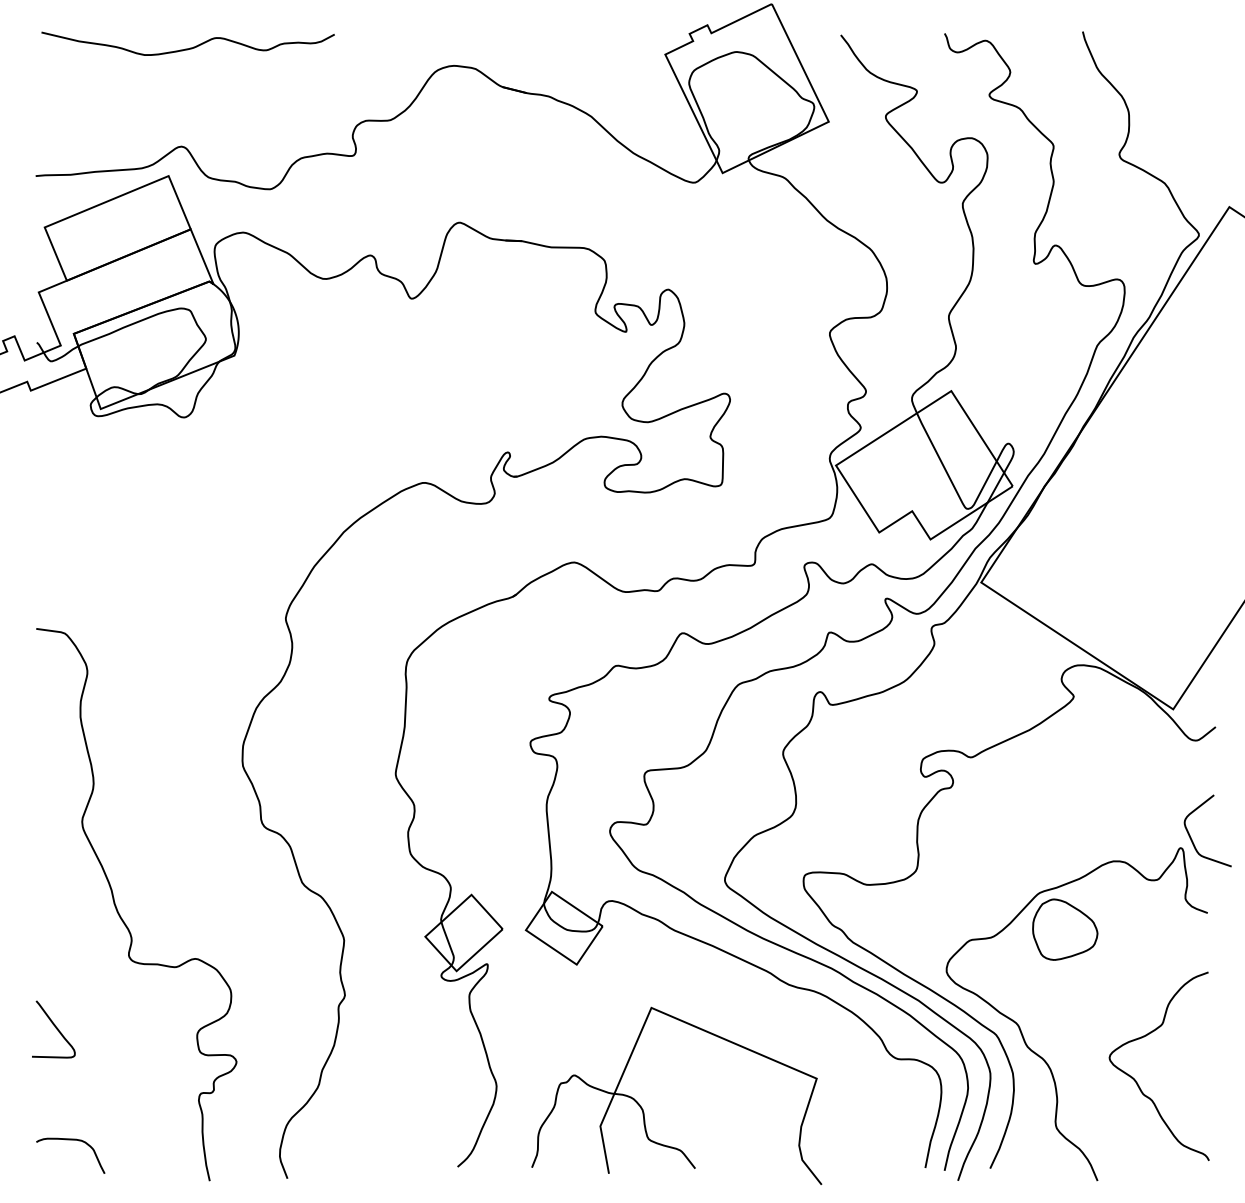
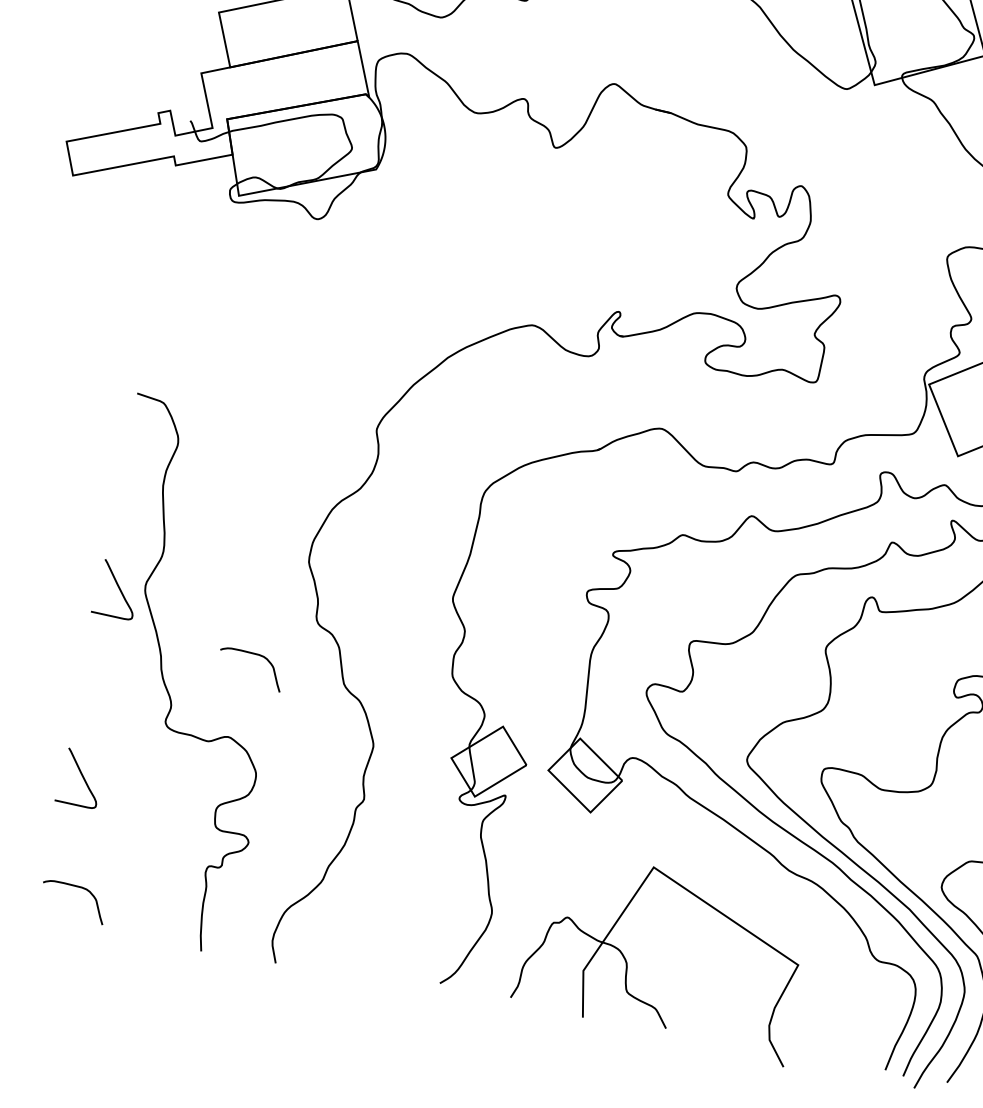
curve: (55, 830) -> (118, 589), added
curve: (204, 870) -> (253, 654), added

